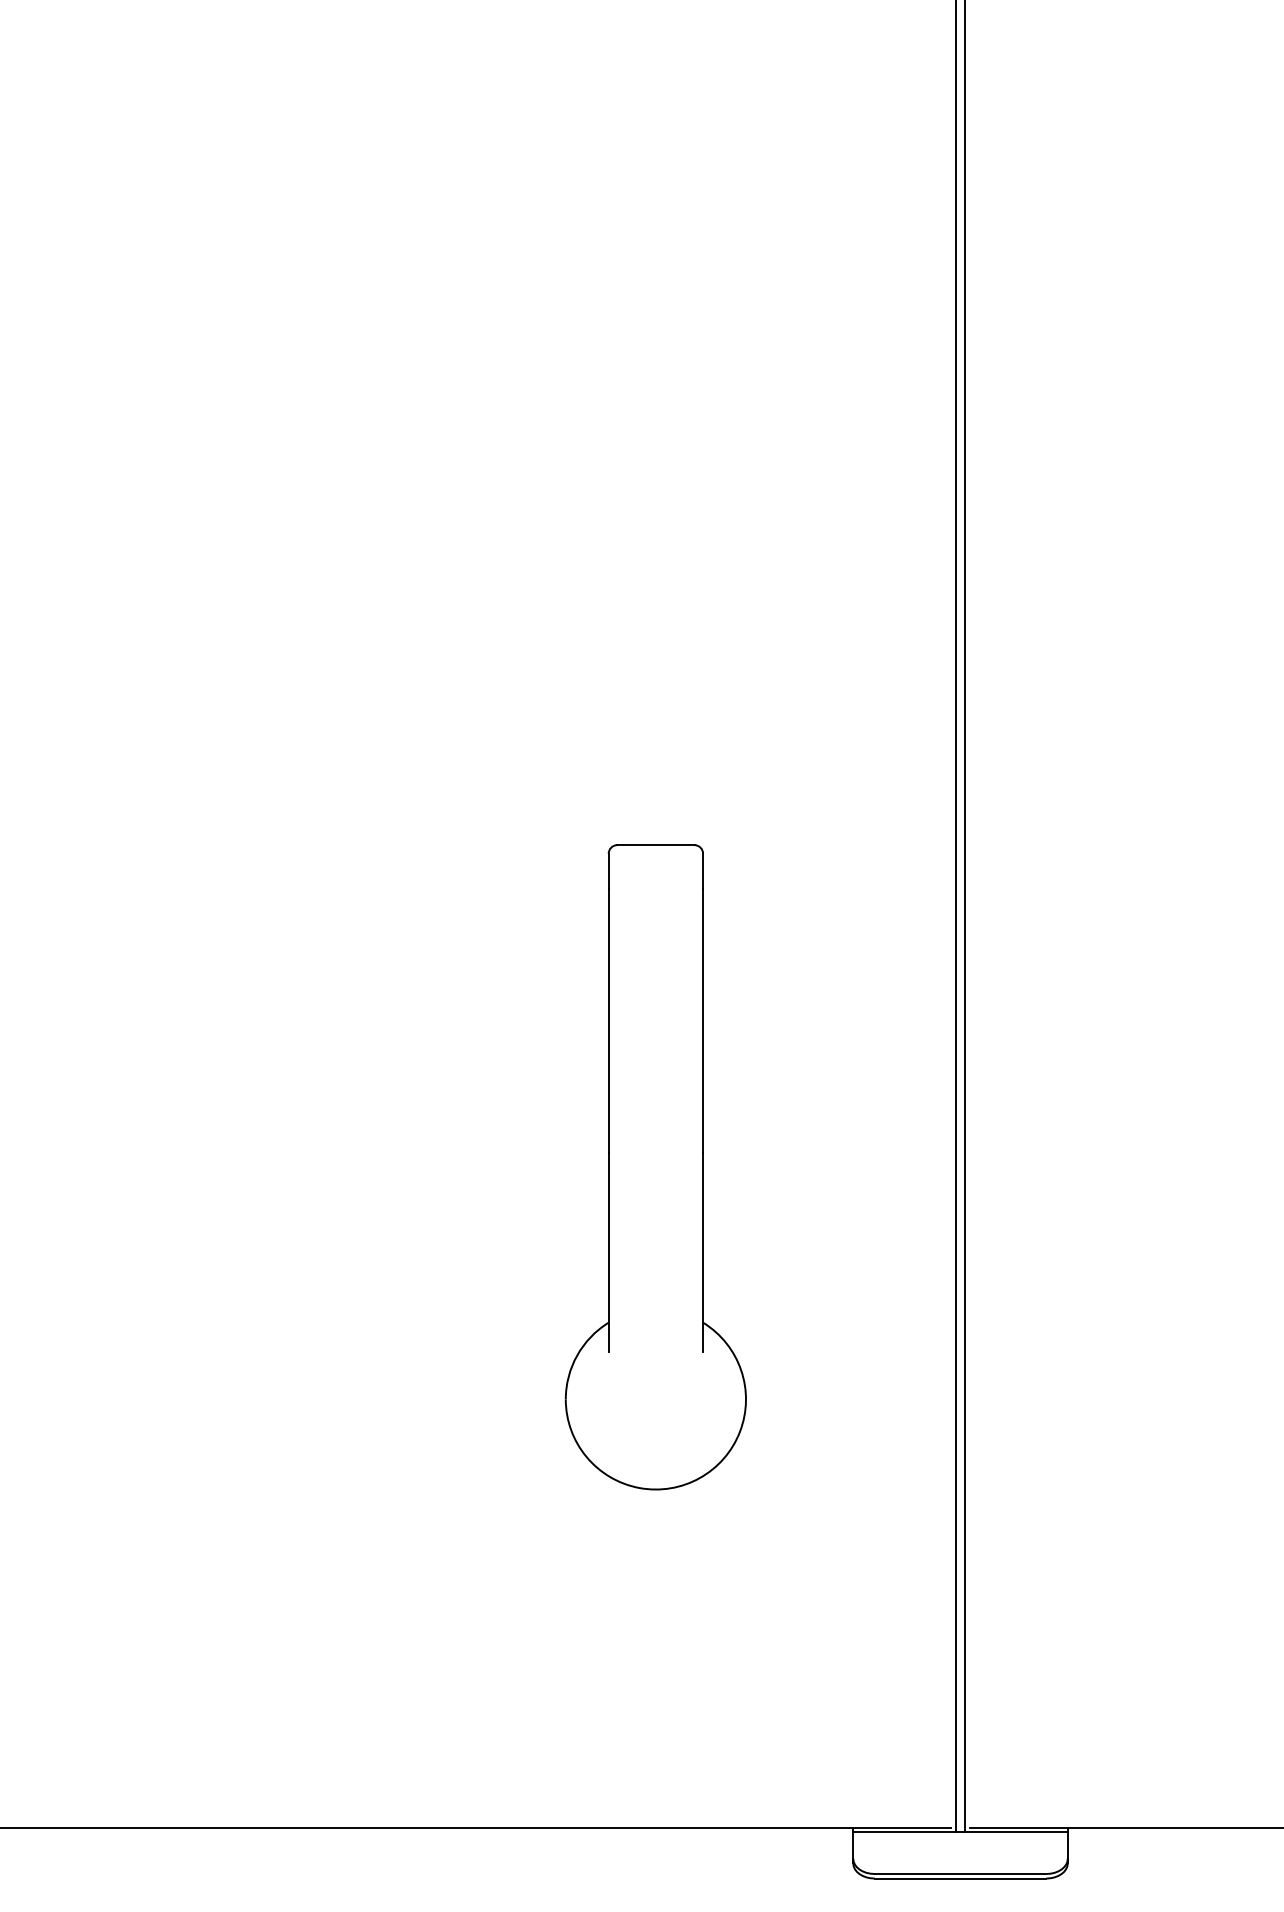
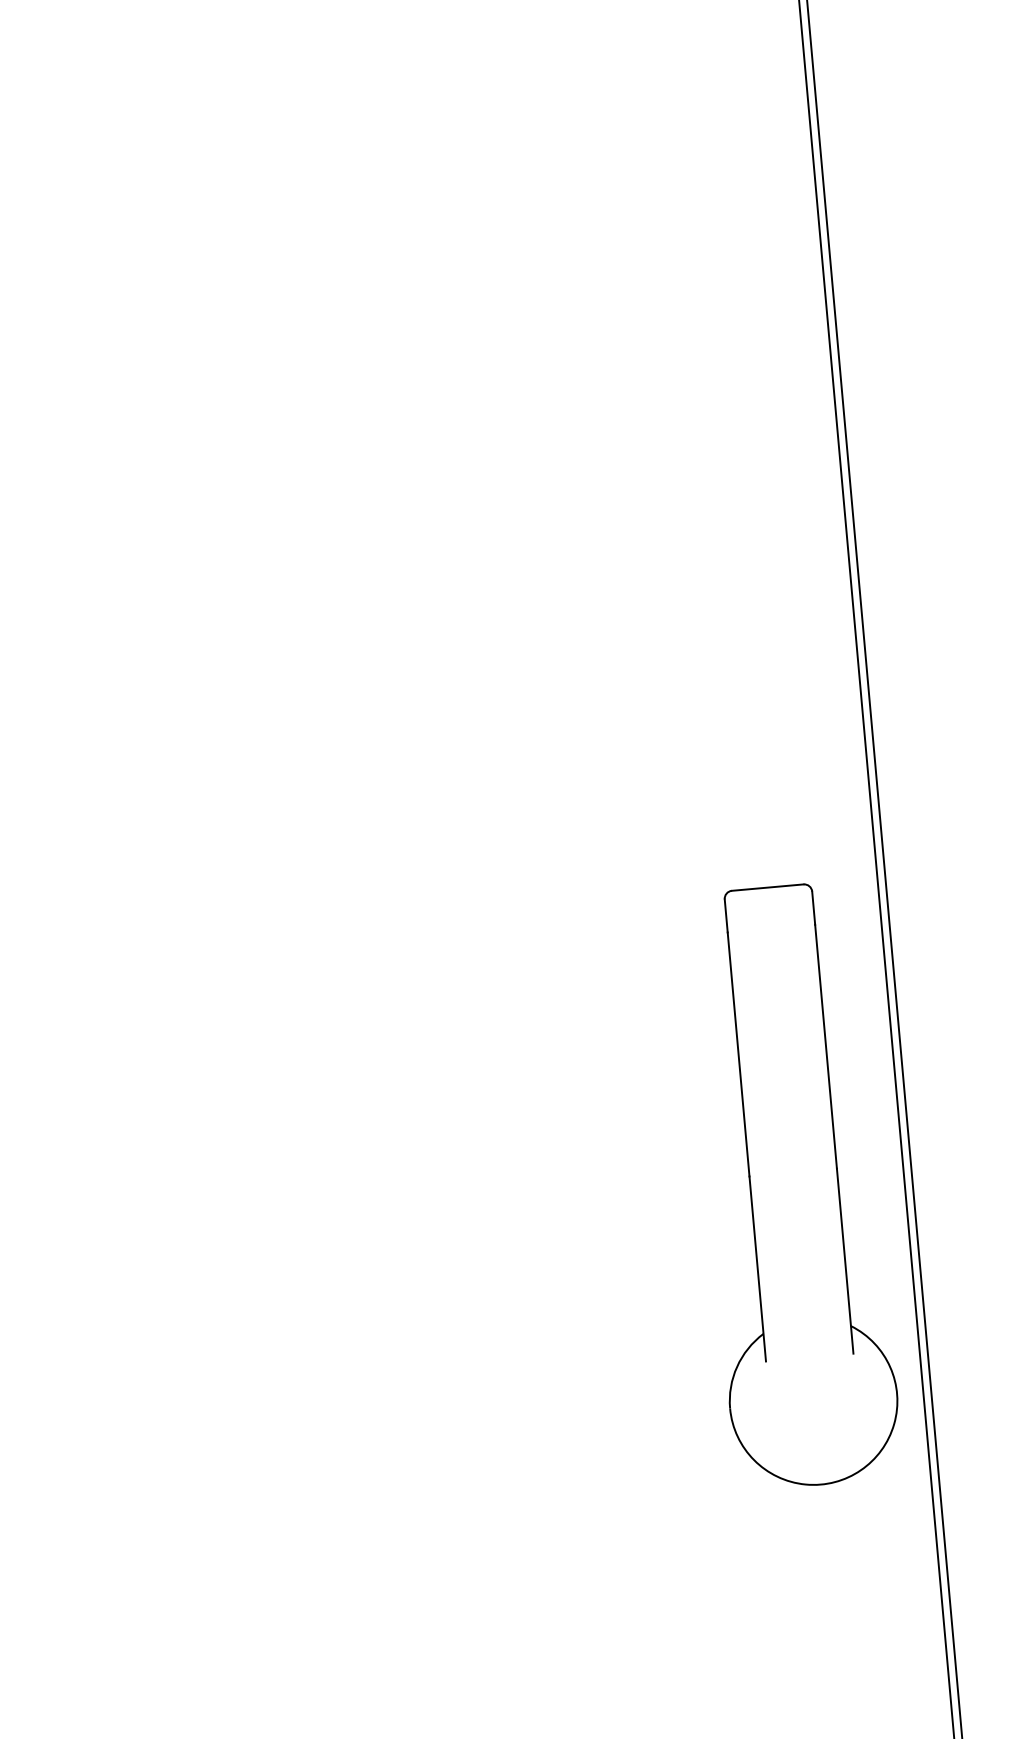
part: (655, 1167) -> (794, 1186), moved

